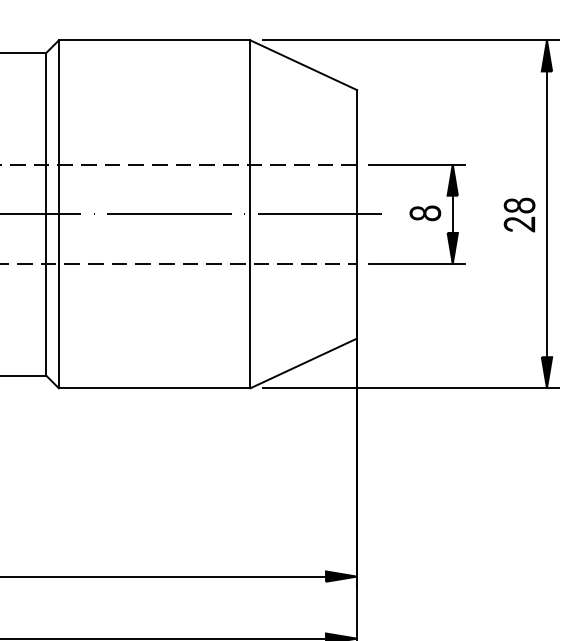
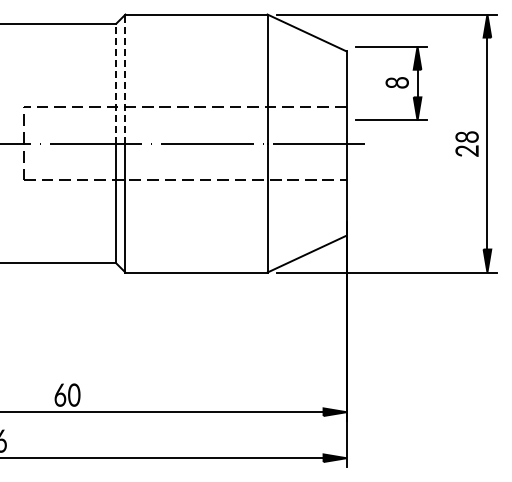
line: (58, 126) -> (125, 78), solid -> dashed
line: (46, 133) -> (116, 83), solid -> dashed
part: (417, 214) -> (391, 83), moved

